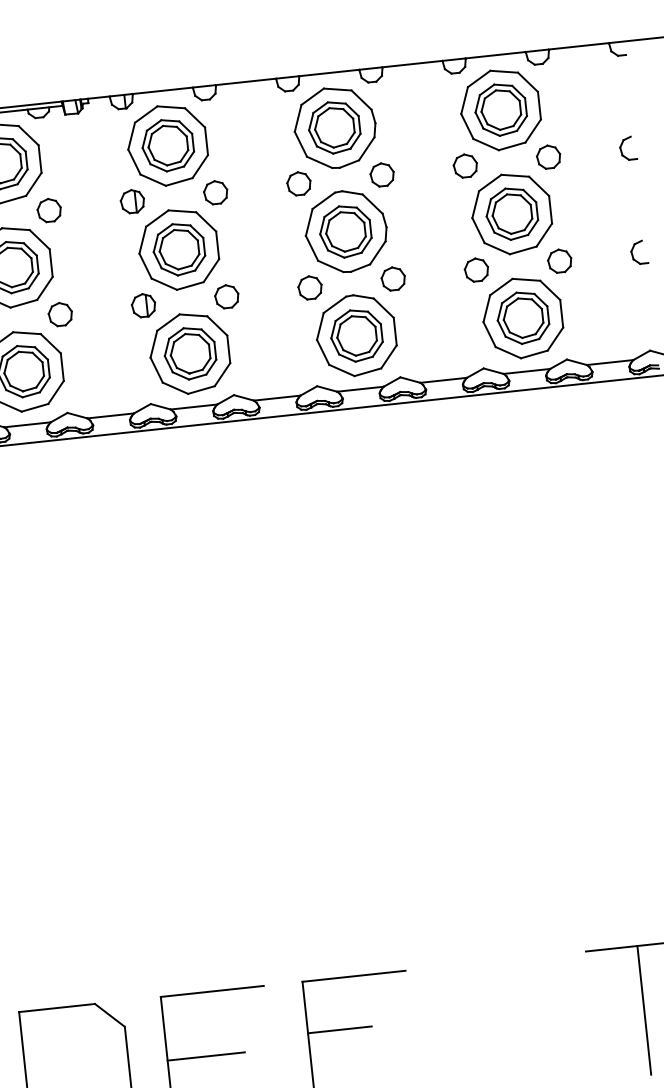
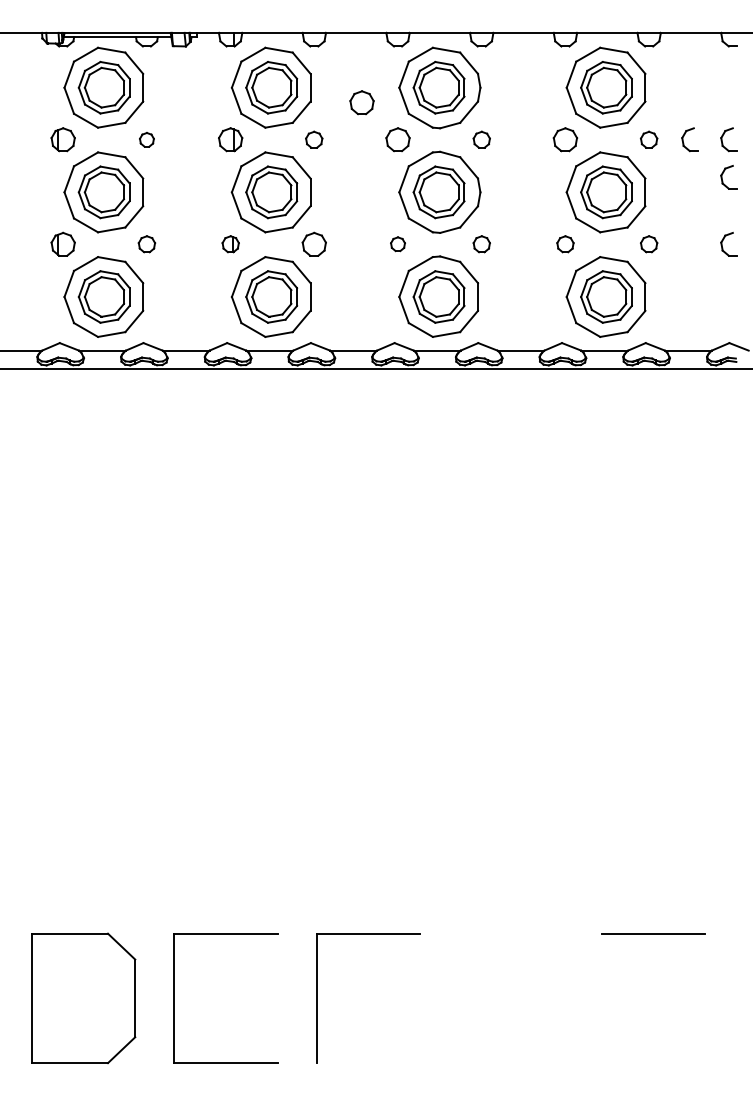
part: (258, 150) -> (361, 102), added
part: (588, 152) -> (689, 139), added
part: (548, 156) -> (648, 139), size x0.7
part: (381, 174) -> (481, 139), size x0.7
part: (631, 186) -> (728, 177), added
part: (214, 192) -> (313, 139), size x0.7
part: (48, 210) -> (146, 139), size x0.6
part: (559, 260) -> (648, 243), size x0.7
part: (476, 269) -> (565, 243), size x0.7
part: (393, 278) -> (481, 243), size x0.7
part: (309, 286) -> (397, 243), size x0.6
part: (143, 304) -> (230, 243), size x0.7
part: (59, 313) -> (146, 243), size x0.7
line: (644, 1010) -> (653, 998), removed
line: (339, 1029) -> (348, 985), removed
line: (205, 1056) -> (212, 997), removed

